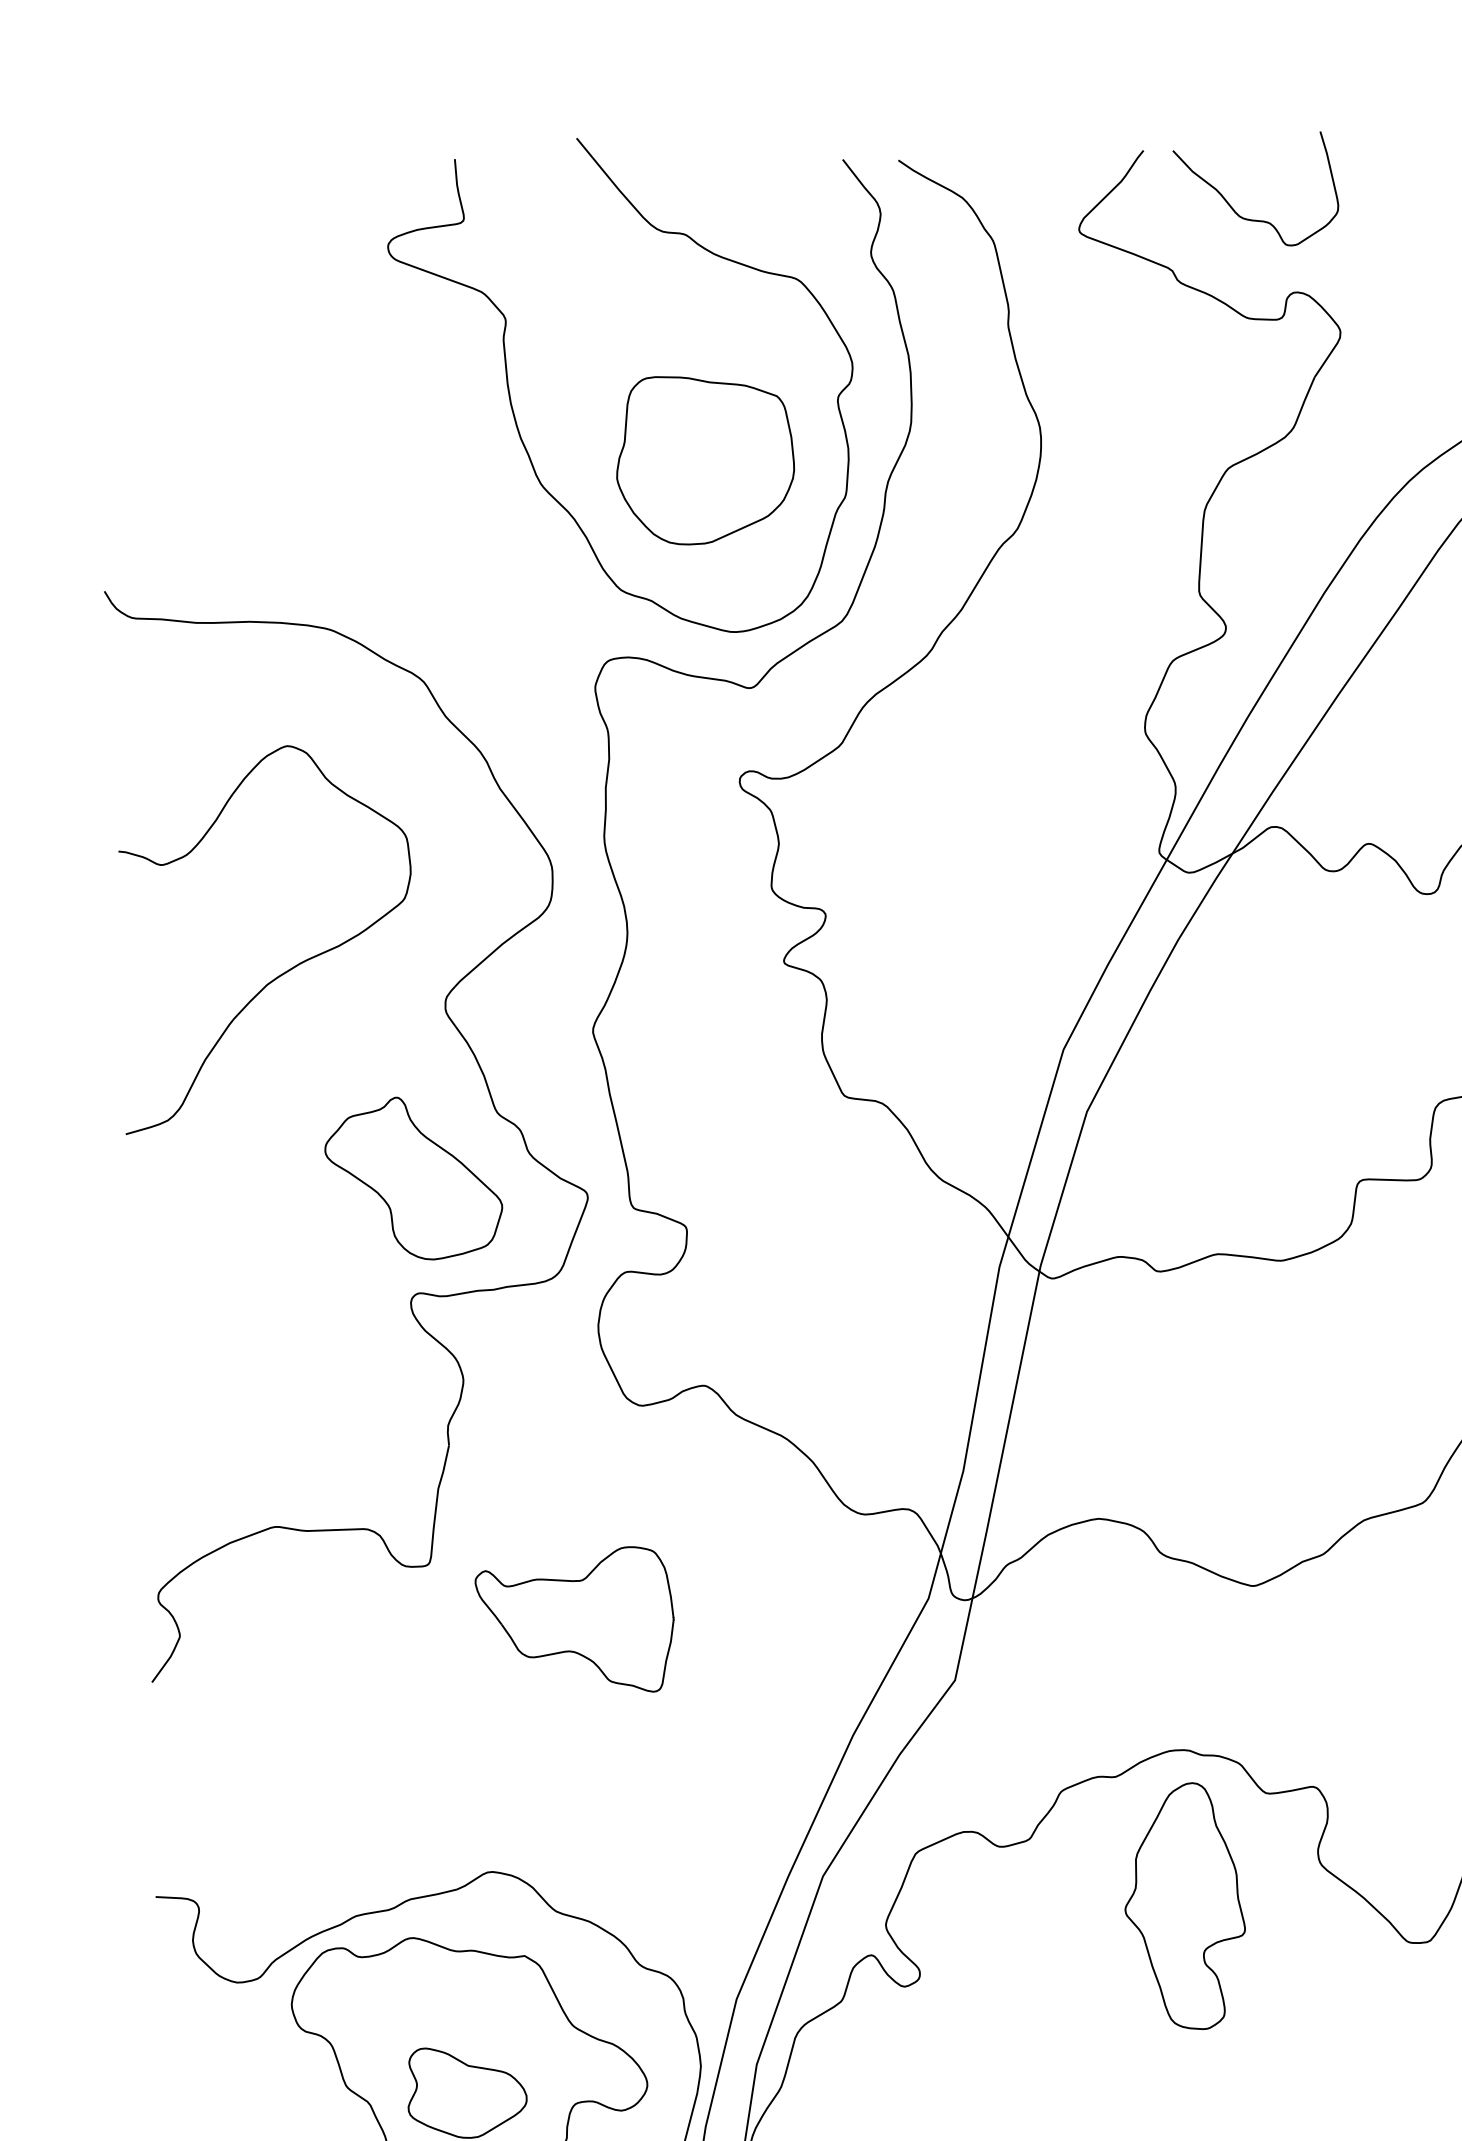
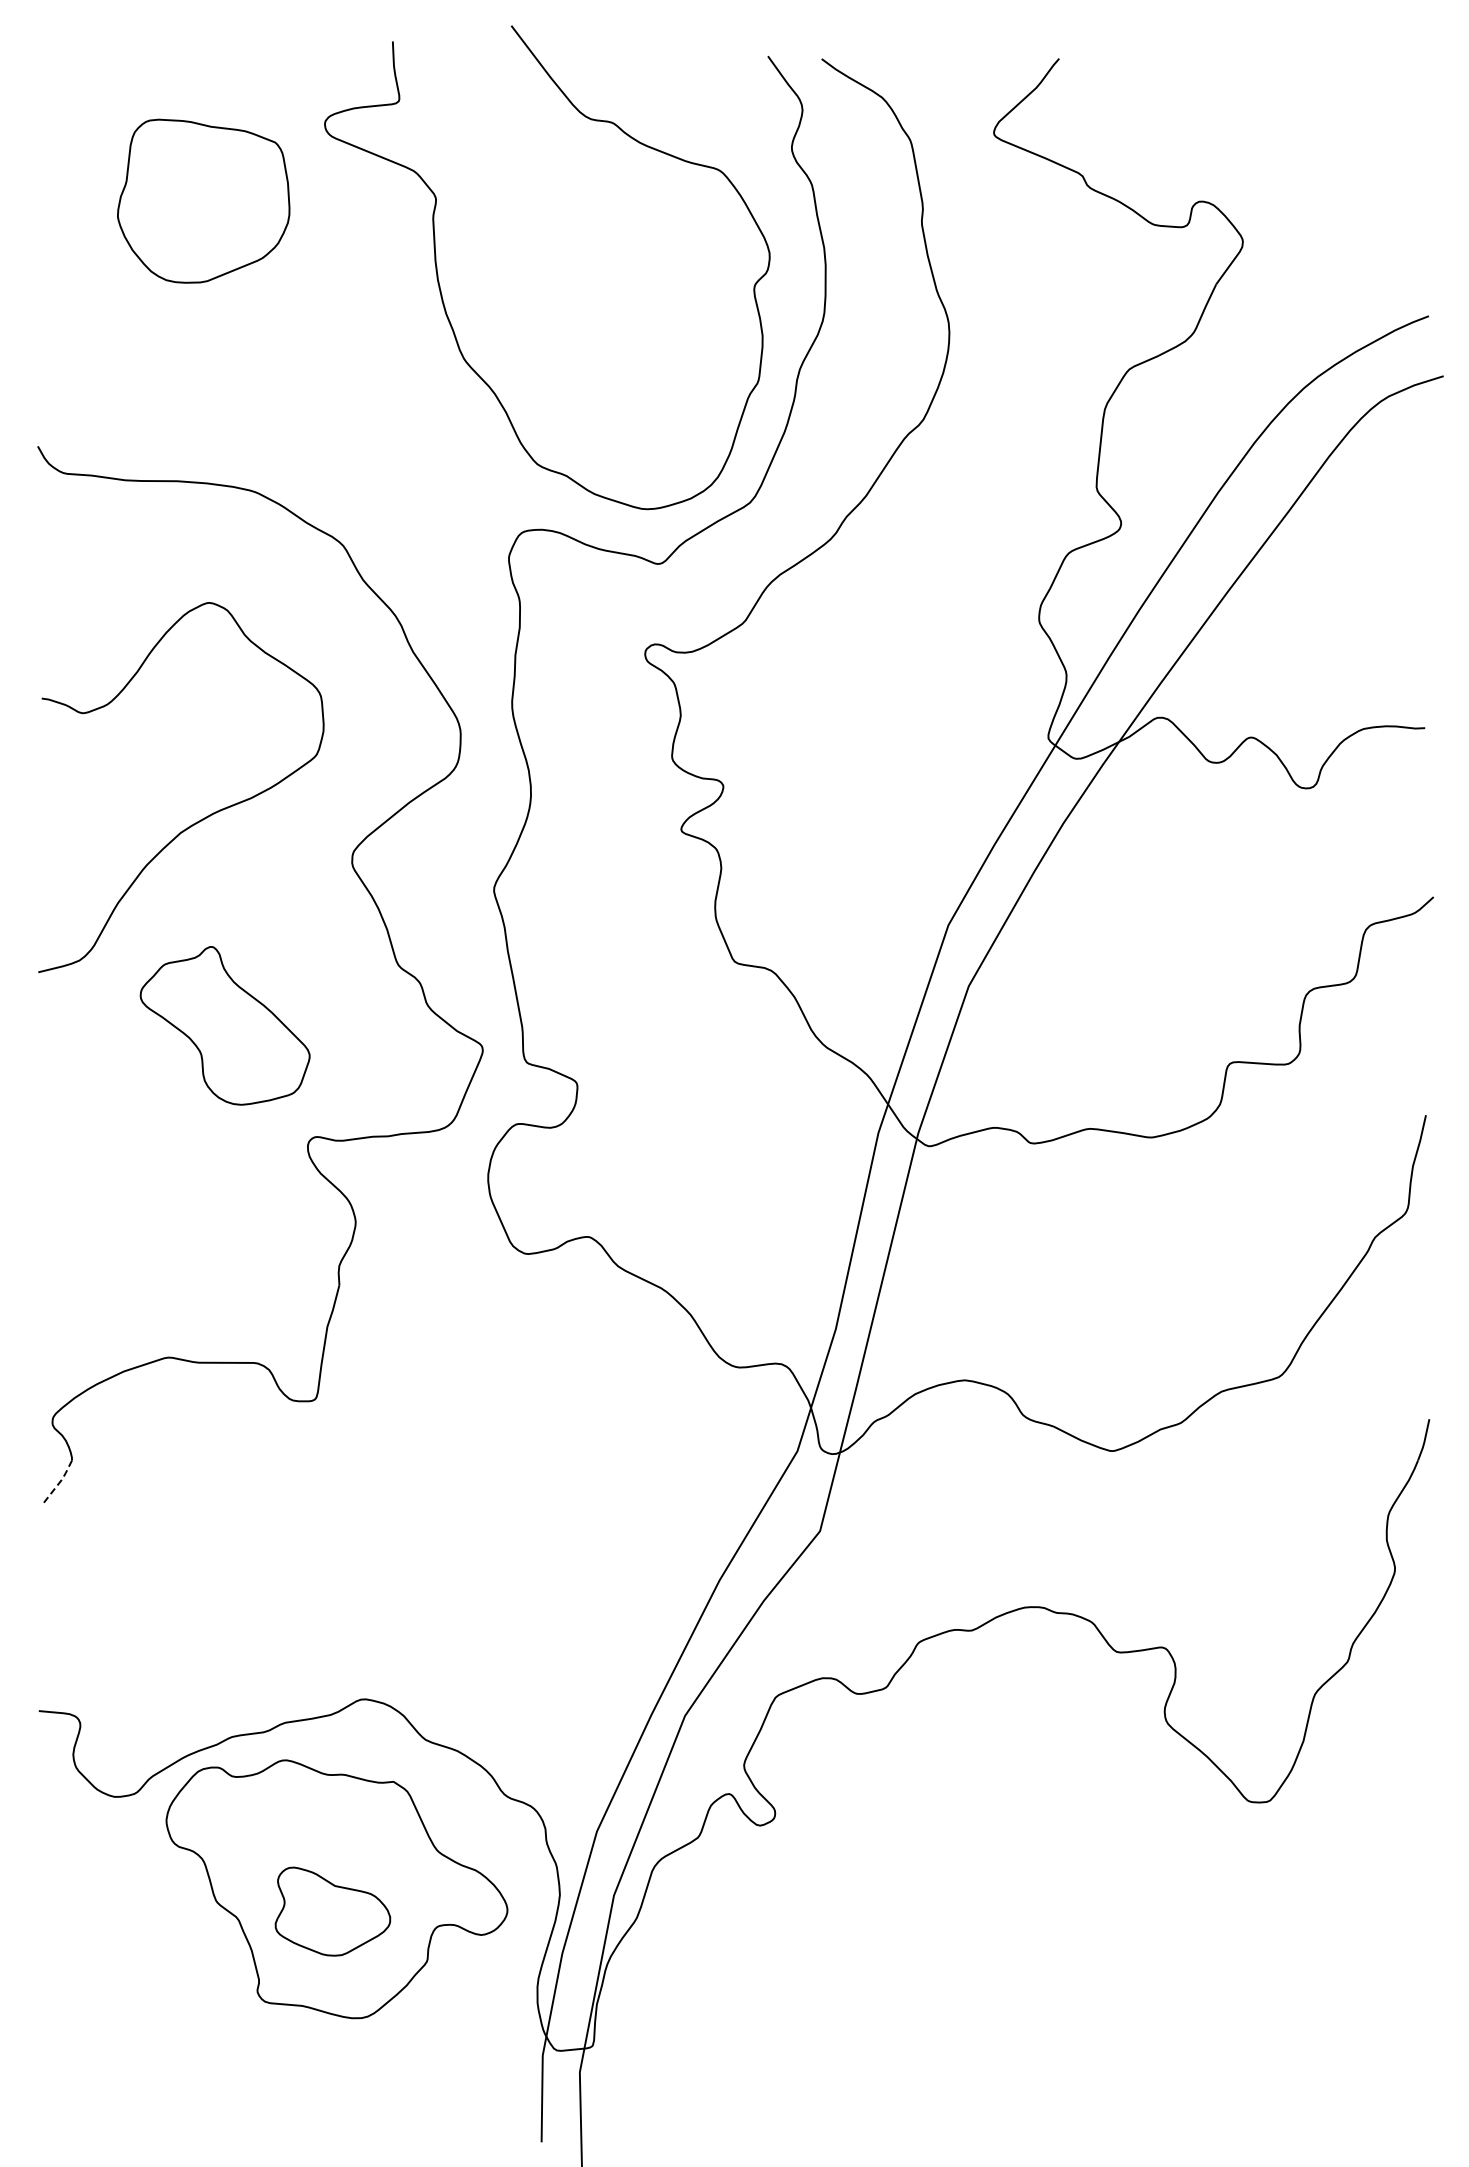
curve: (1235, 209) -> (1145, 119), removed
part: (704, 458) -> (203, 200), moved
part: (413, 1178) -> (224, 1025), moved
part: (575, 1621) -> (455, 1460), removed
line: (168, 1659) -> (60, 1481), solid -> dashed
part: (1184, 1906) -> (1033, 1758), removed

